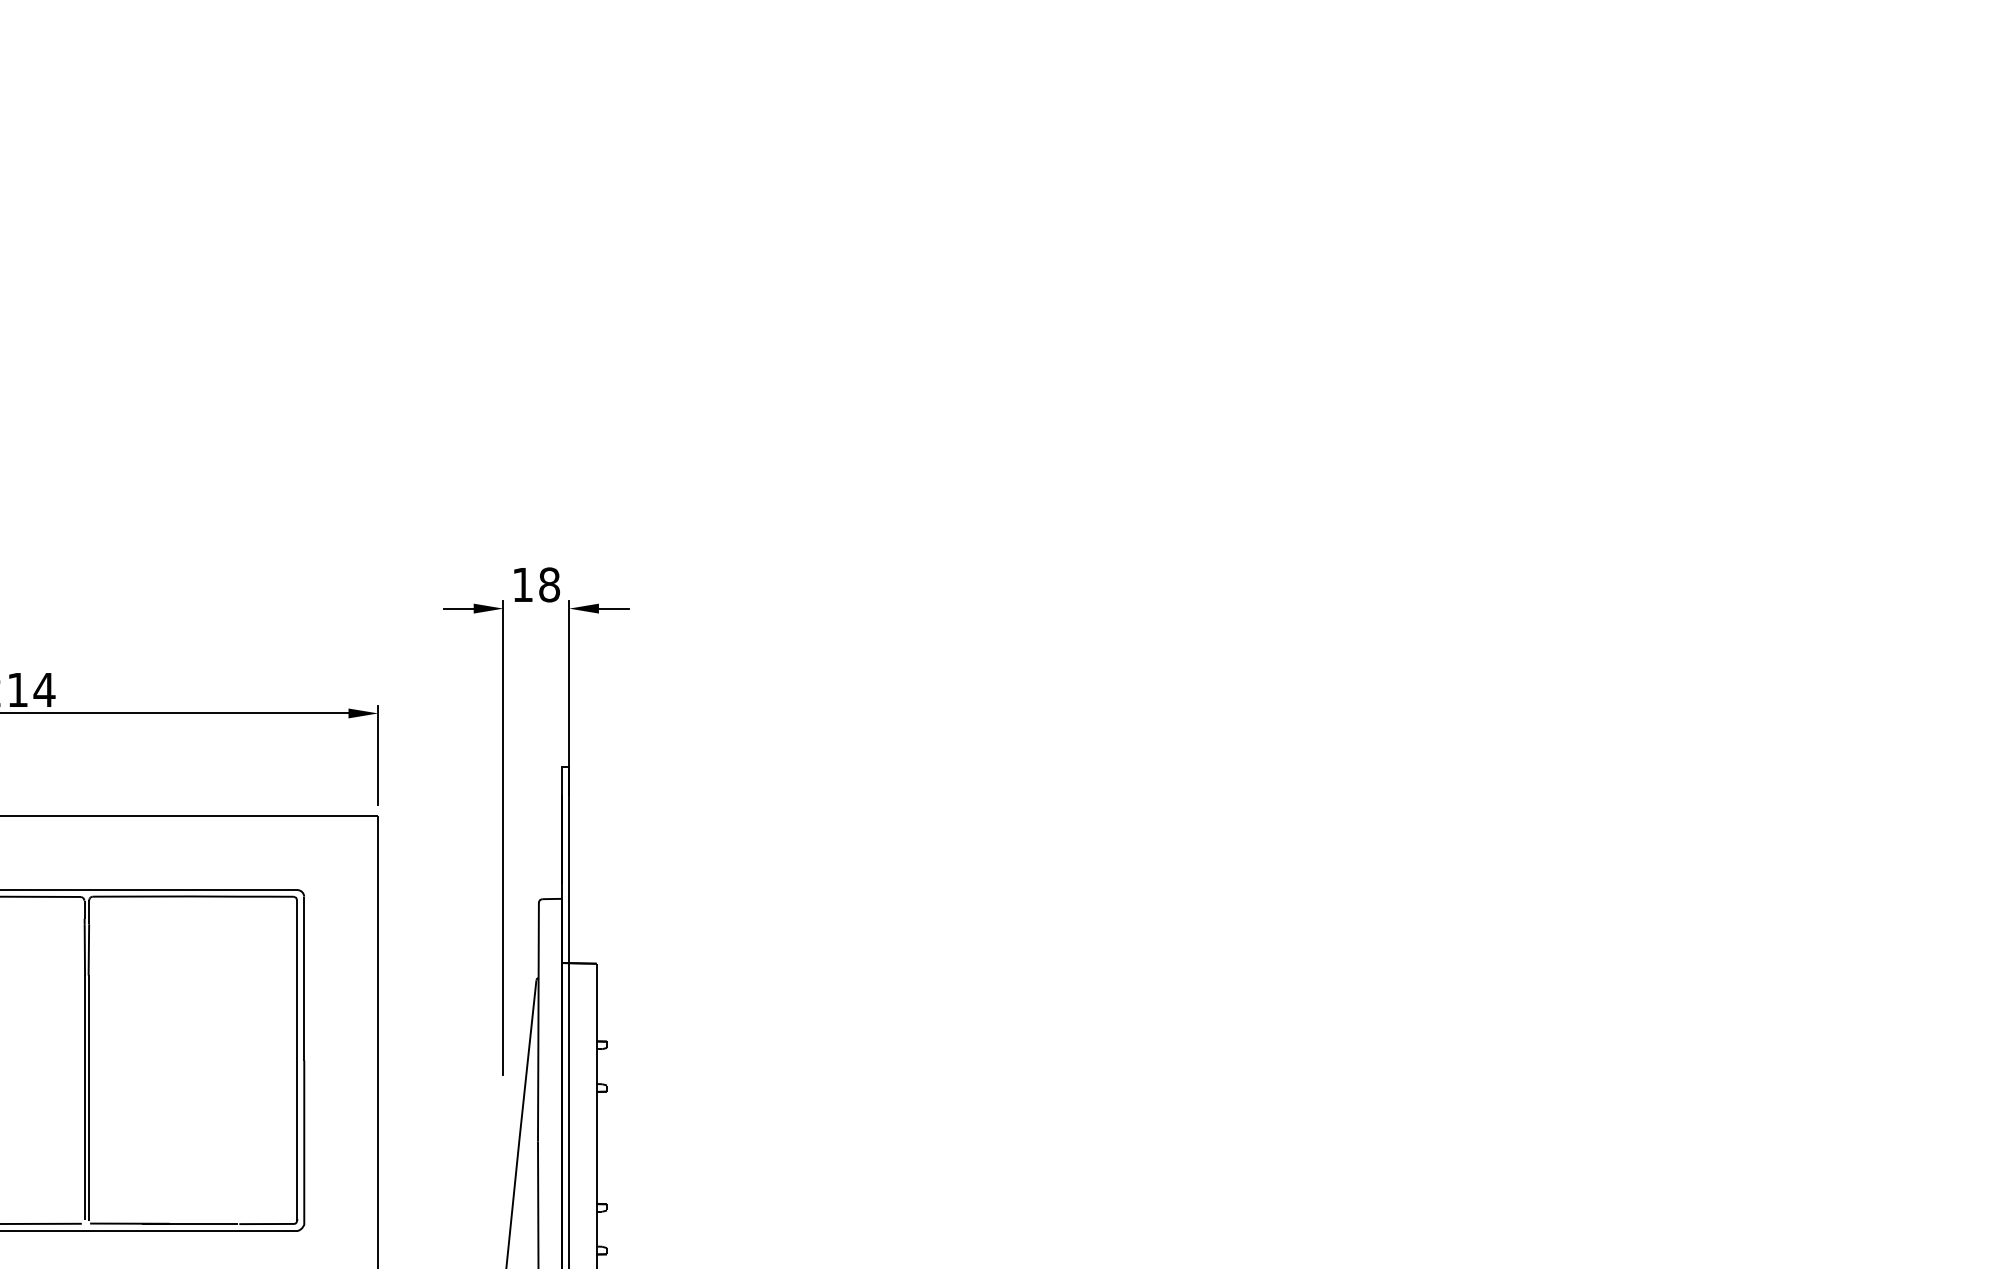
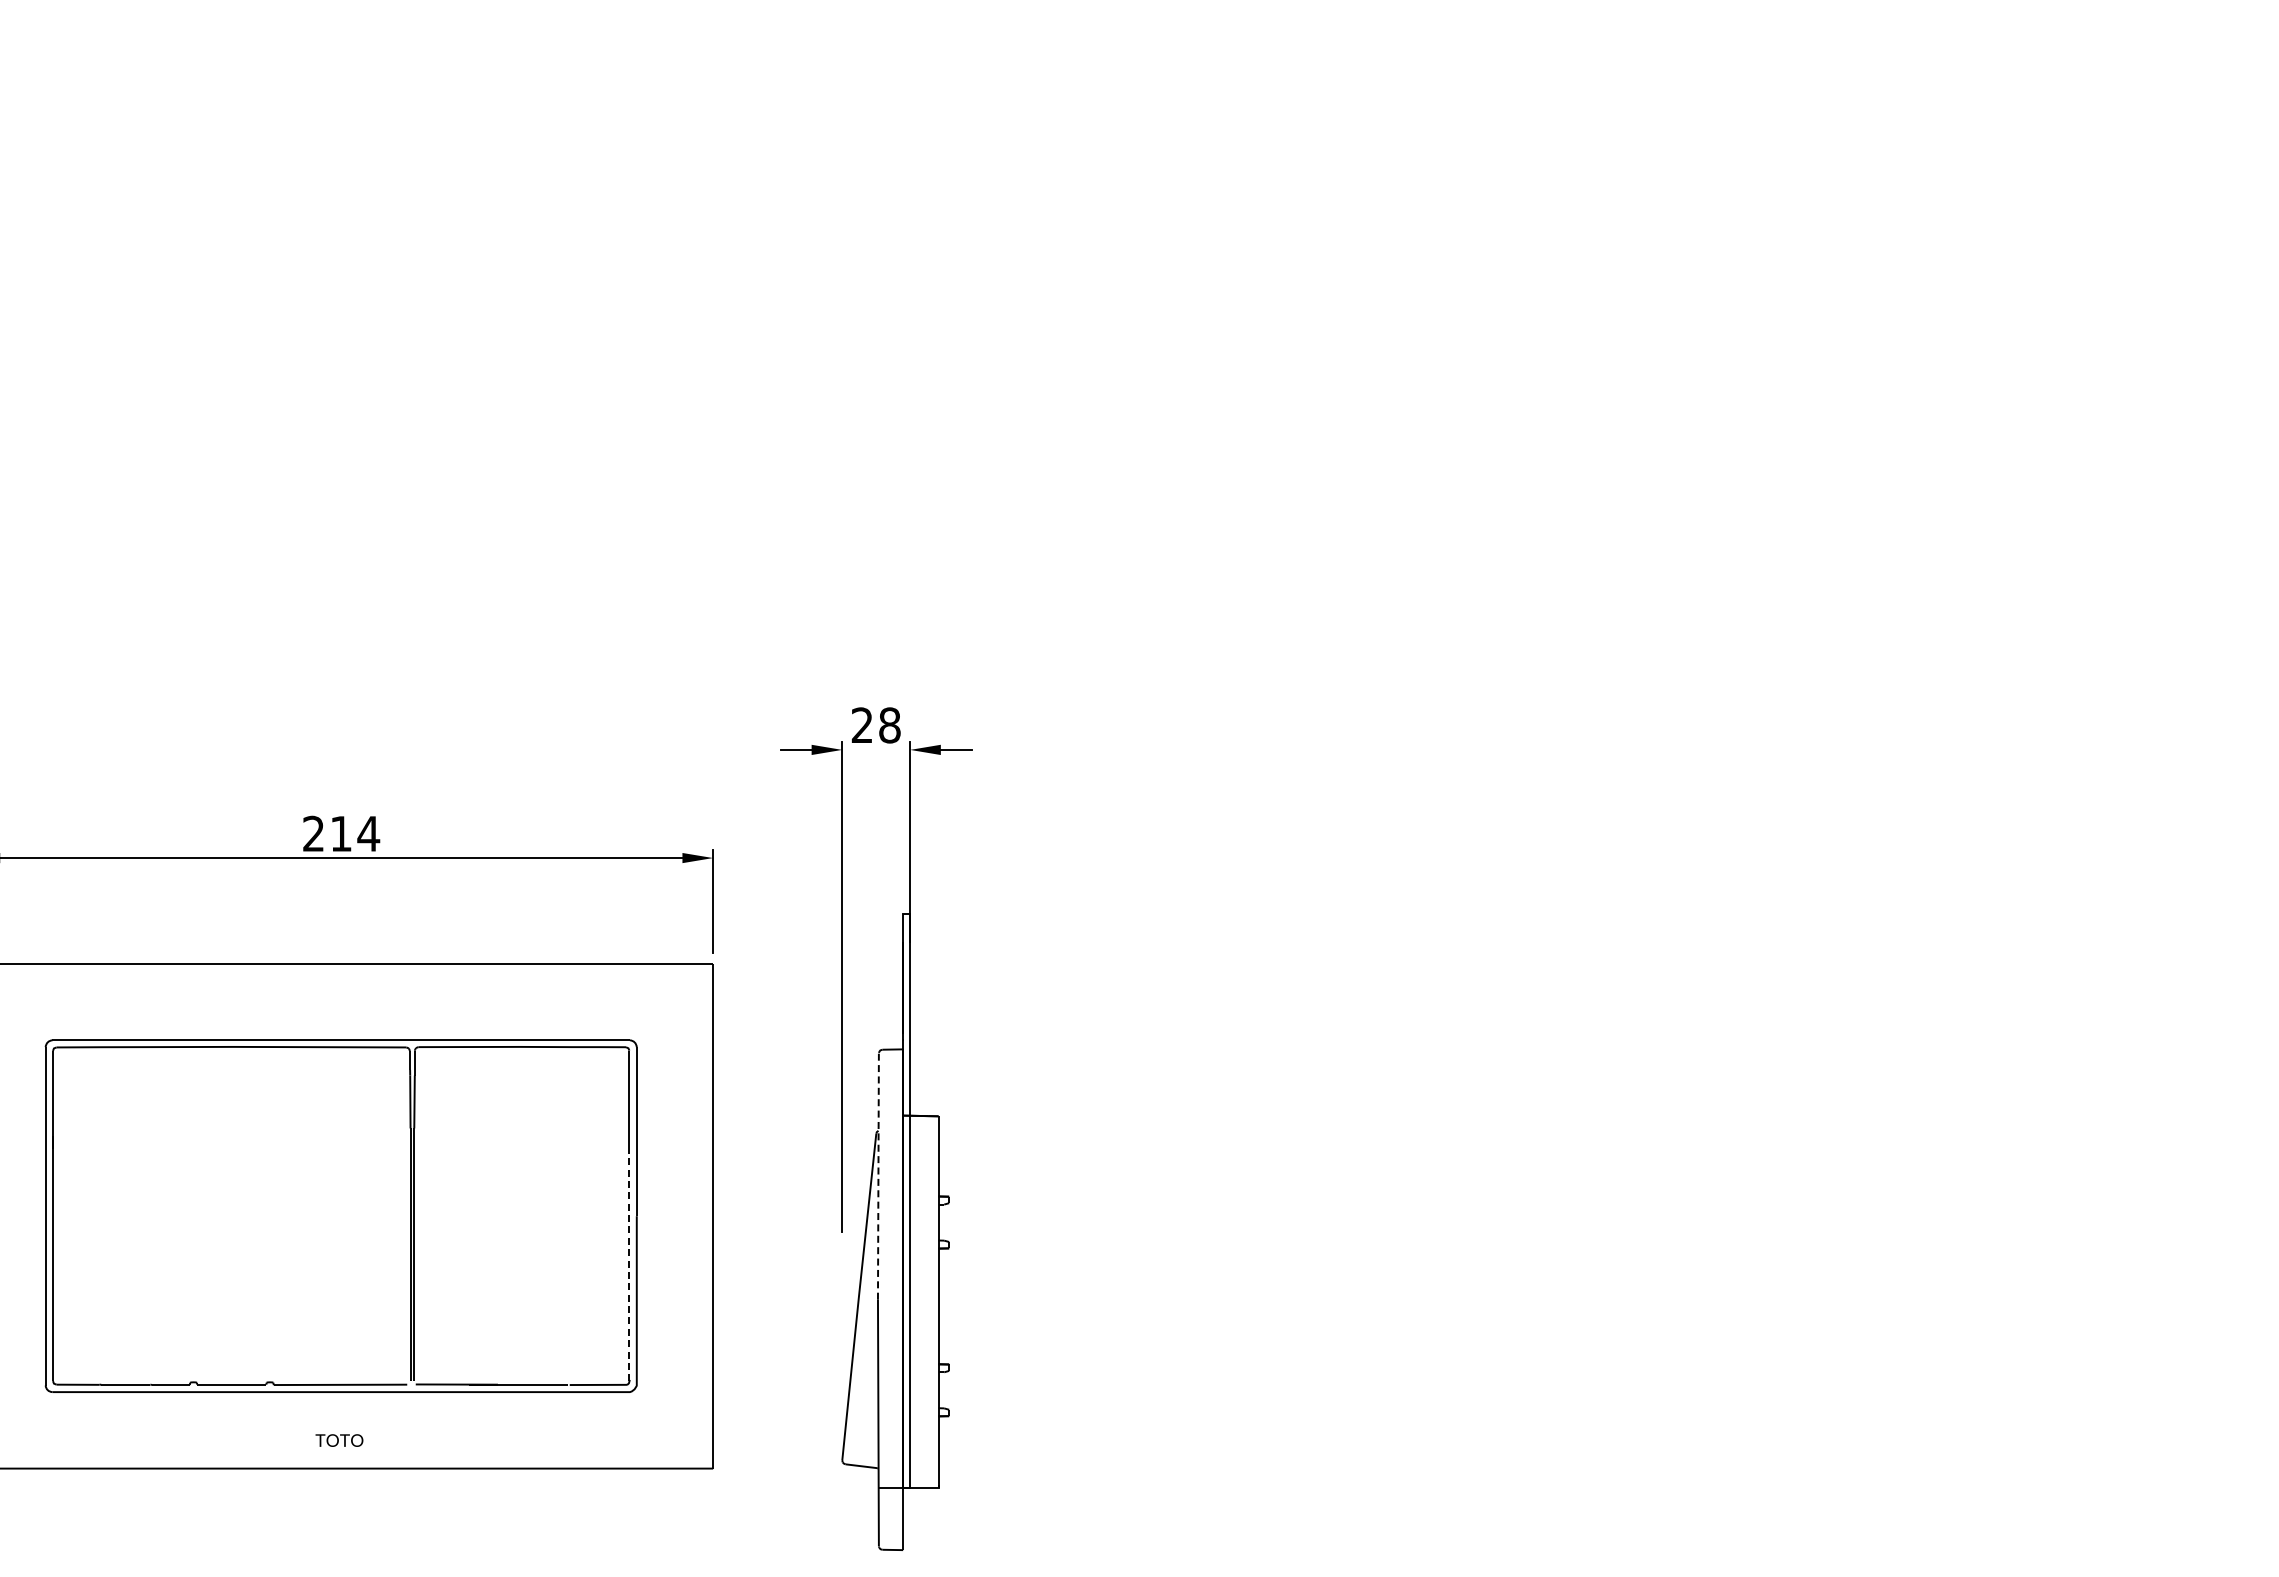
text: (522, 584) -> (861, 724), 18 -> 28
line: (538, 1021) -> (878, 1175), solid -> dashed
line: (297, 1107) -> (629, 1264), solid -> dashed

